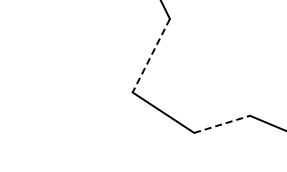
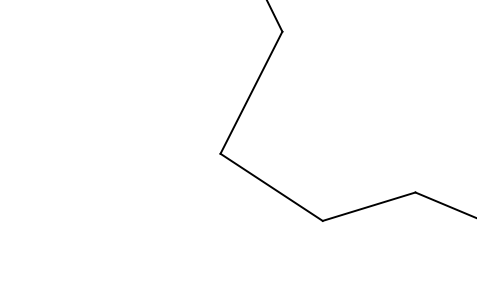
line: (151, 56) -> (251, 94), dashed -> solid
line: (222, 124) -> (369, 206), dashed -> solid

